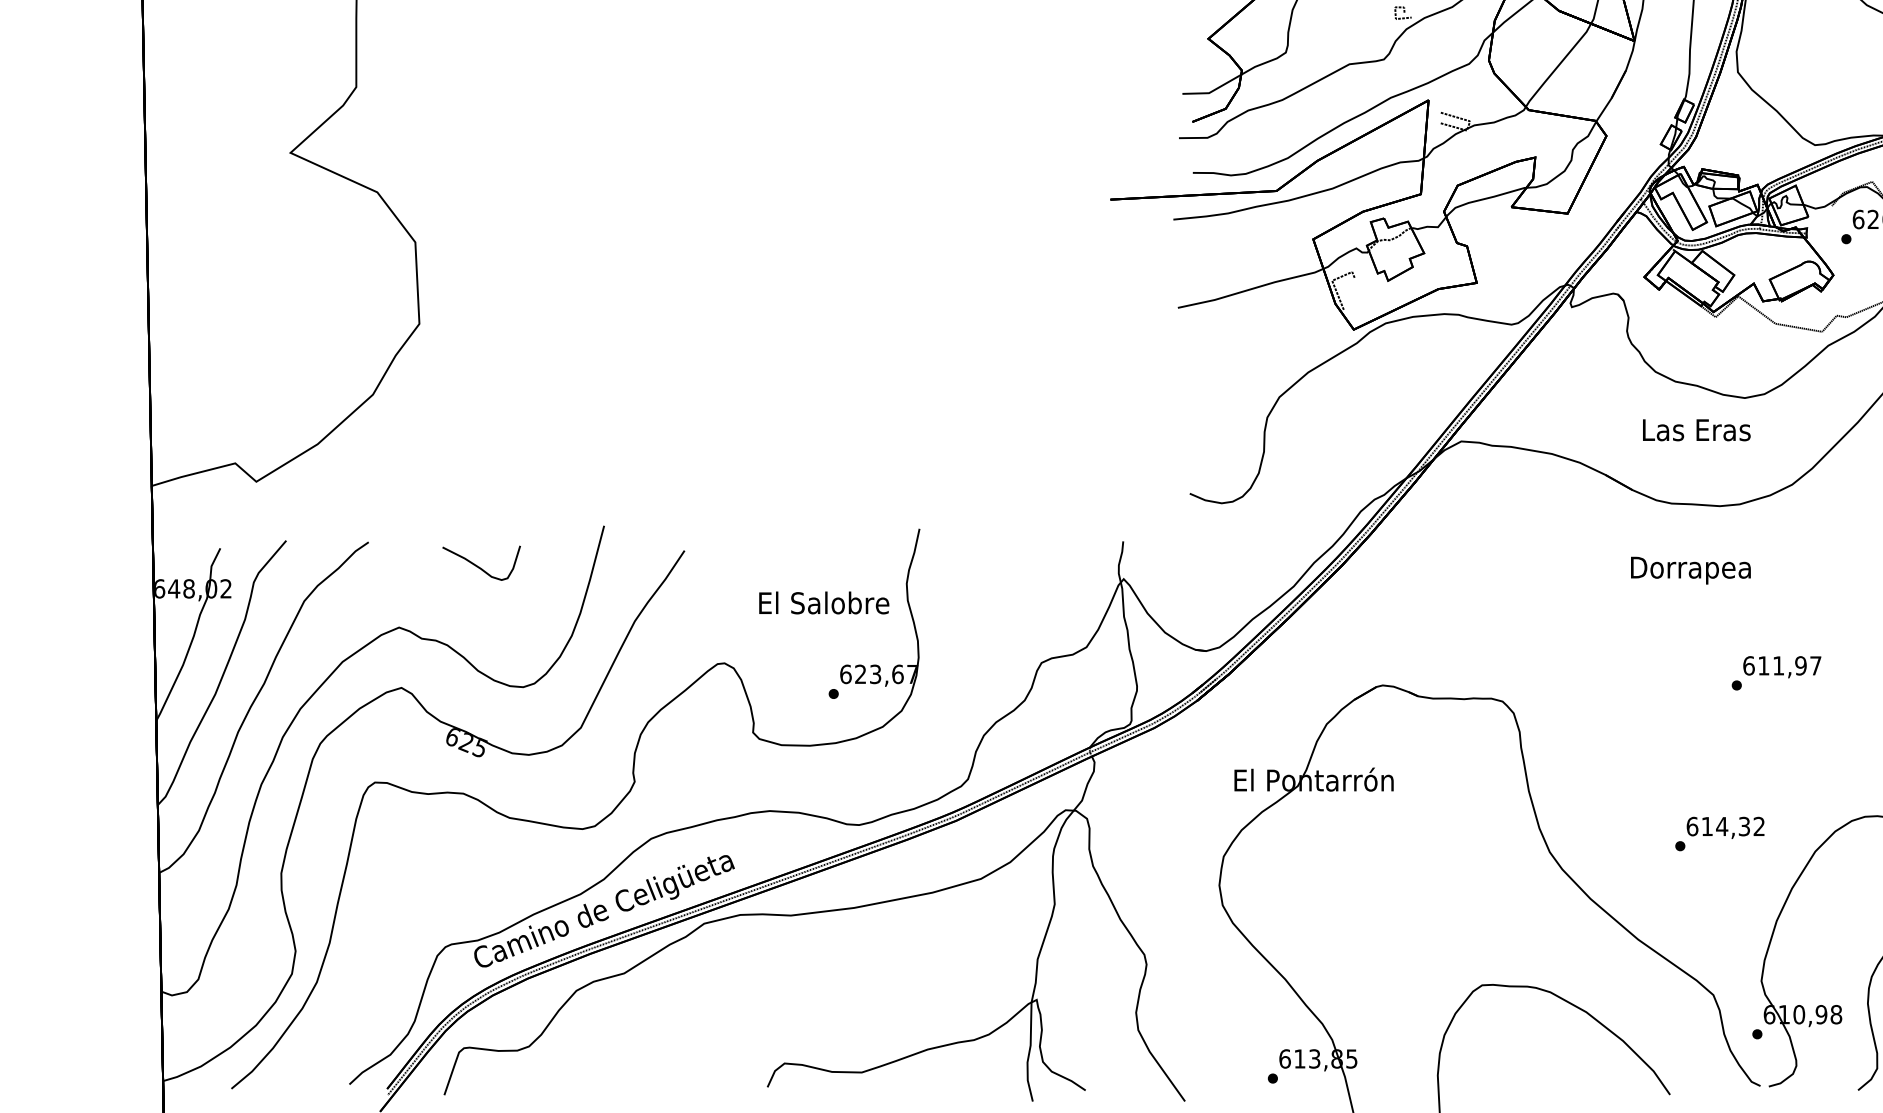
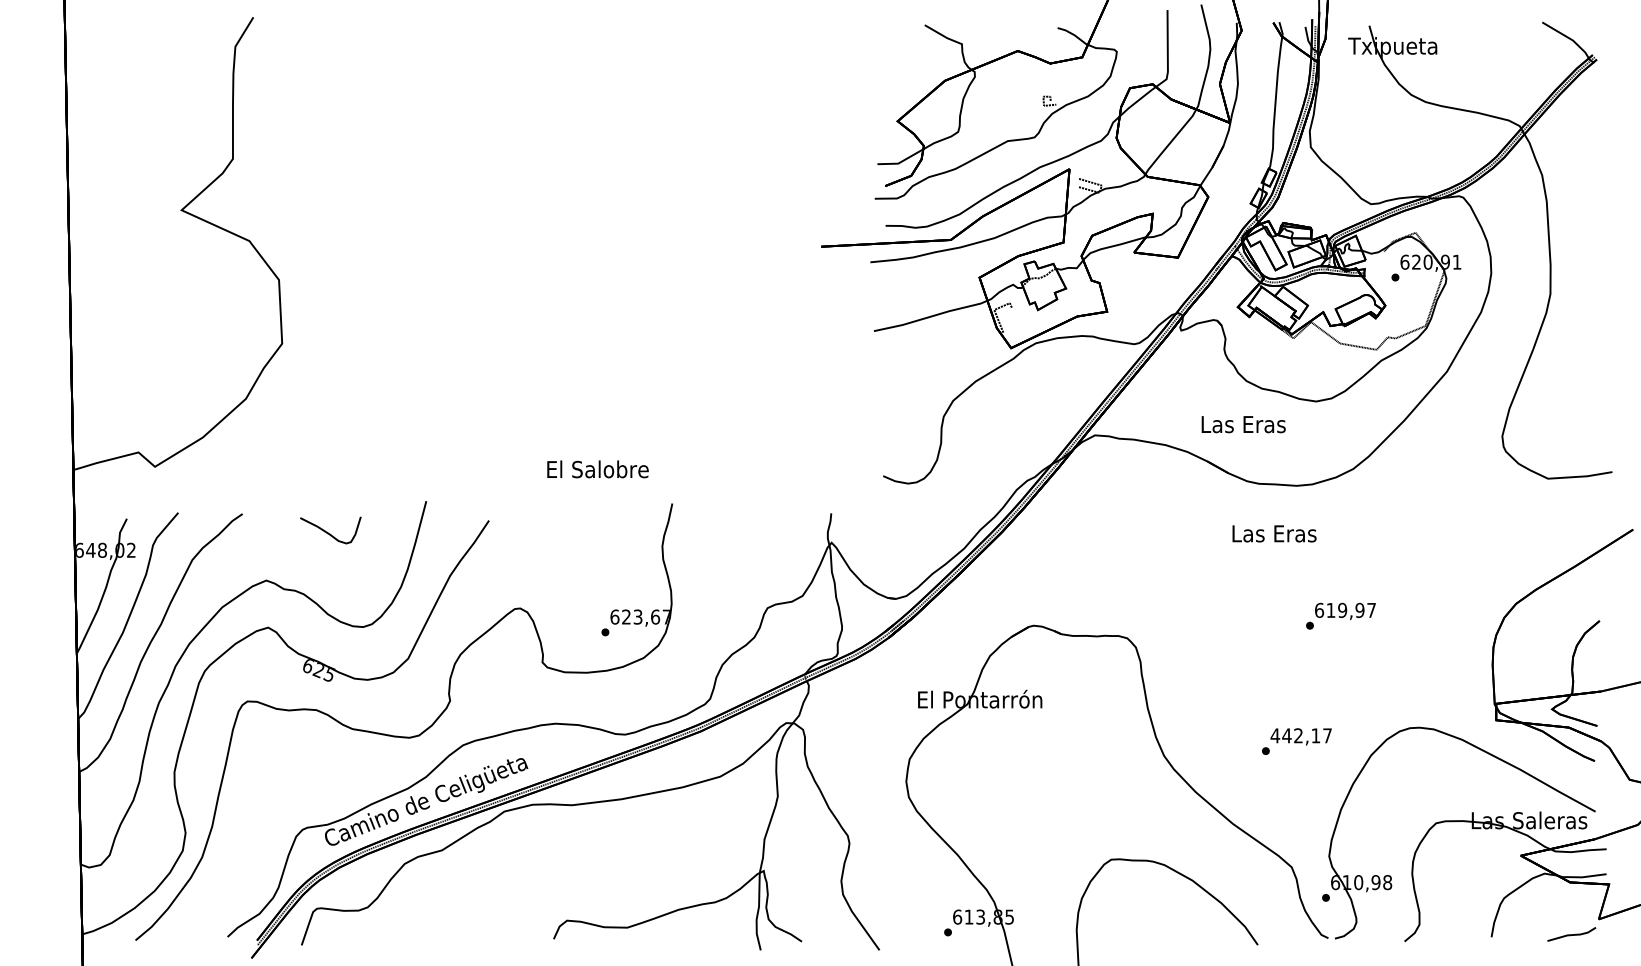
text: (1696, 430) -> (1243, 424), moved
text: (1690, 569) -> (1273, 535), Dorrapea -> Las Eras
text: (823, 603) -> (597, 469), moved
text: (1778, 665) -> (1342, 610), 611,97 -> 619,97
text: (1724, 826) -> (1300, 735), 614,32 -> 442,17

